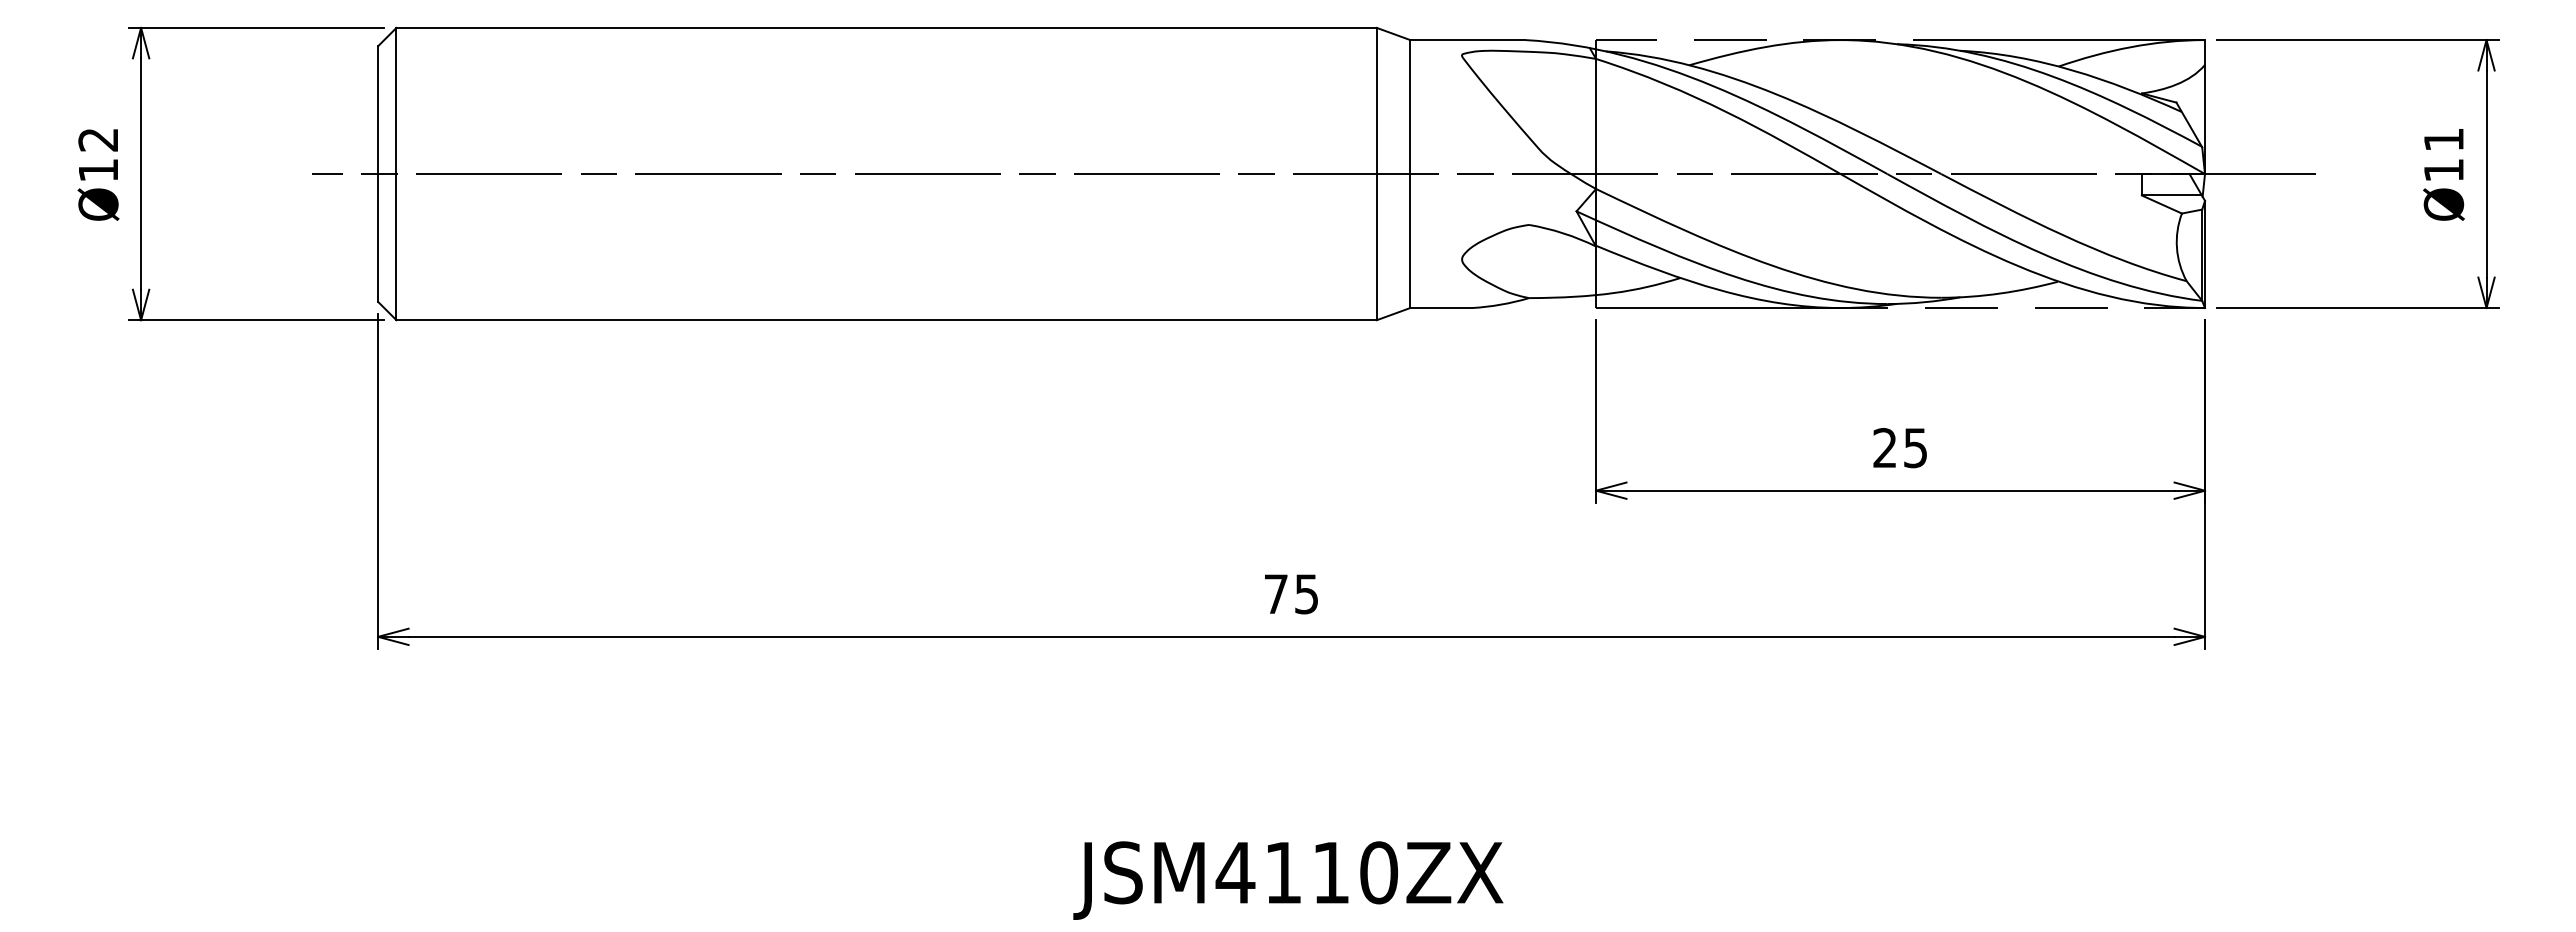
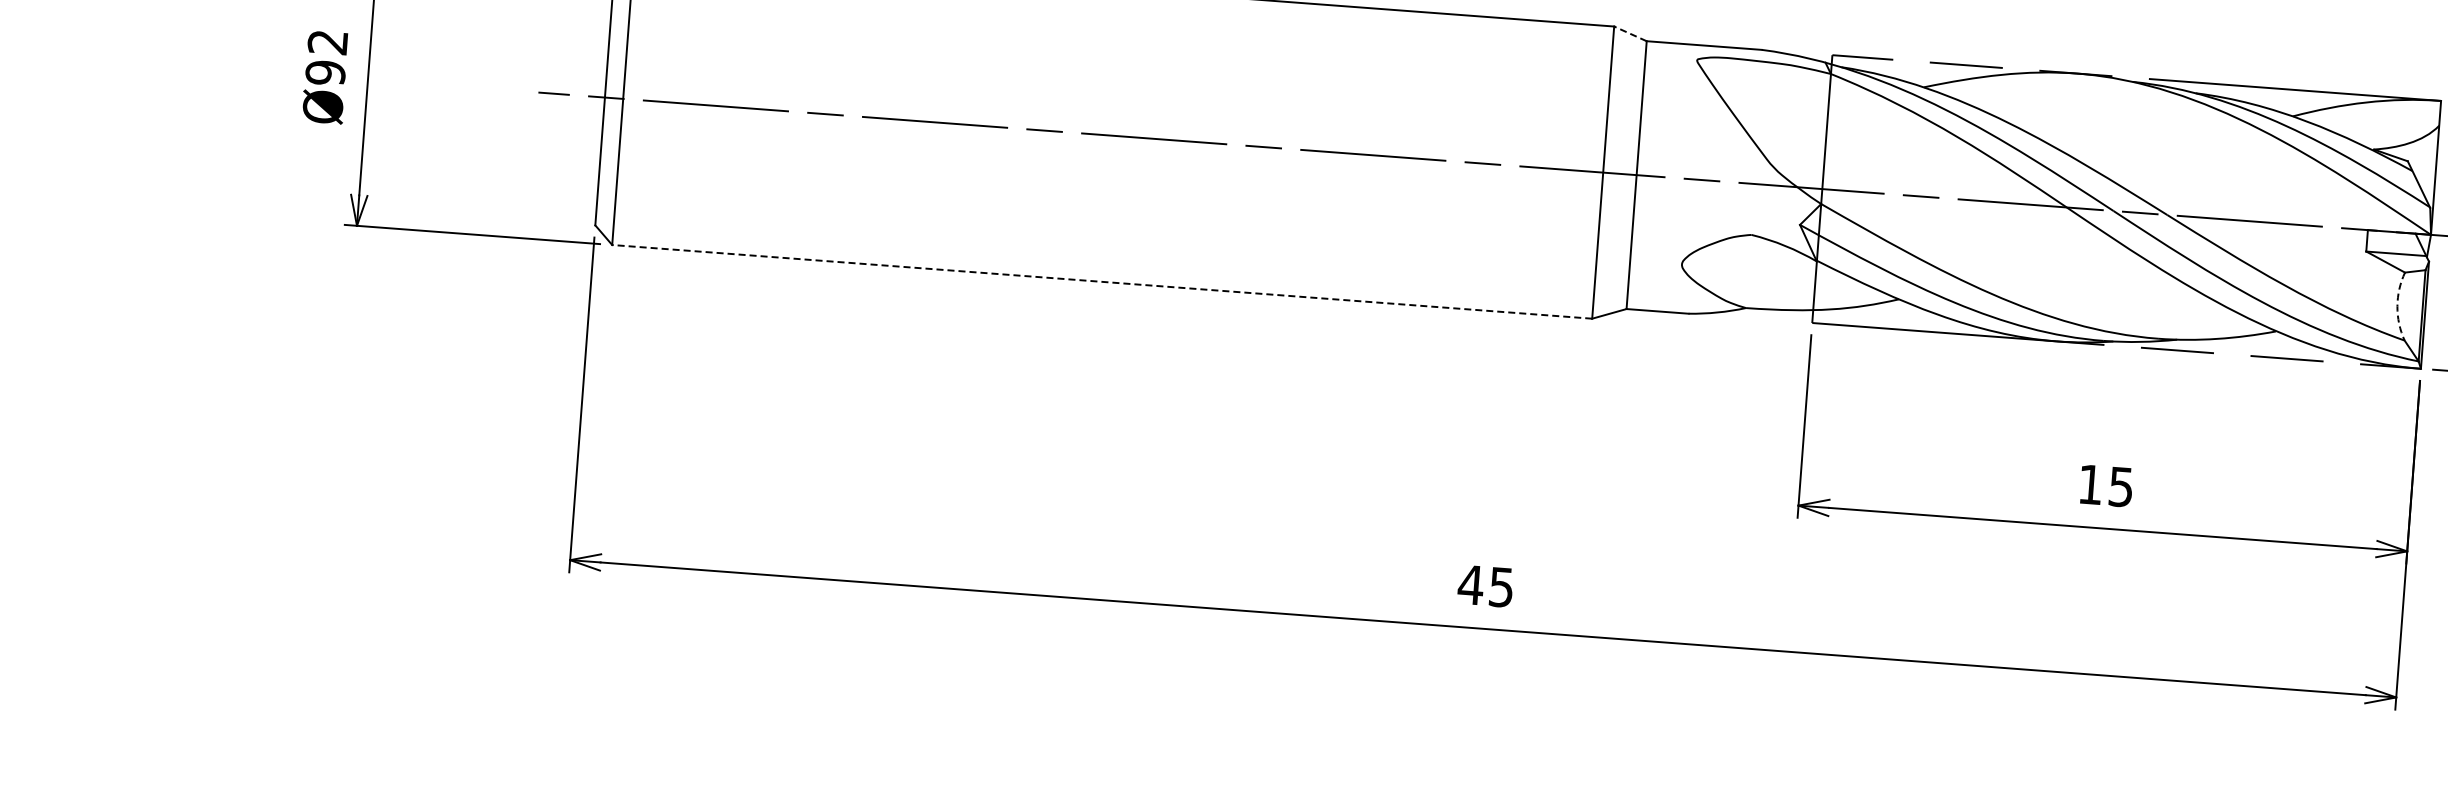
line: (1393, 34) -> (1630, 34), solid -> dashed
text: (98, 170) -> (325, 72), Ø12 -> Ø92
arc: (2176, 247) -> (2396, 306), solid -> dashed
line: (886, 320) -> (1102, 282), solid -> dashed
text: (1884, 447) -> (2090, 484), 25 -> 15
text: (1275, 593) -> (1470, 584), 75 -> 45

